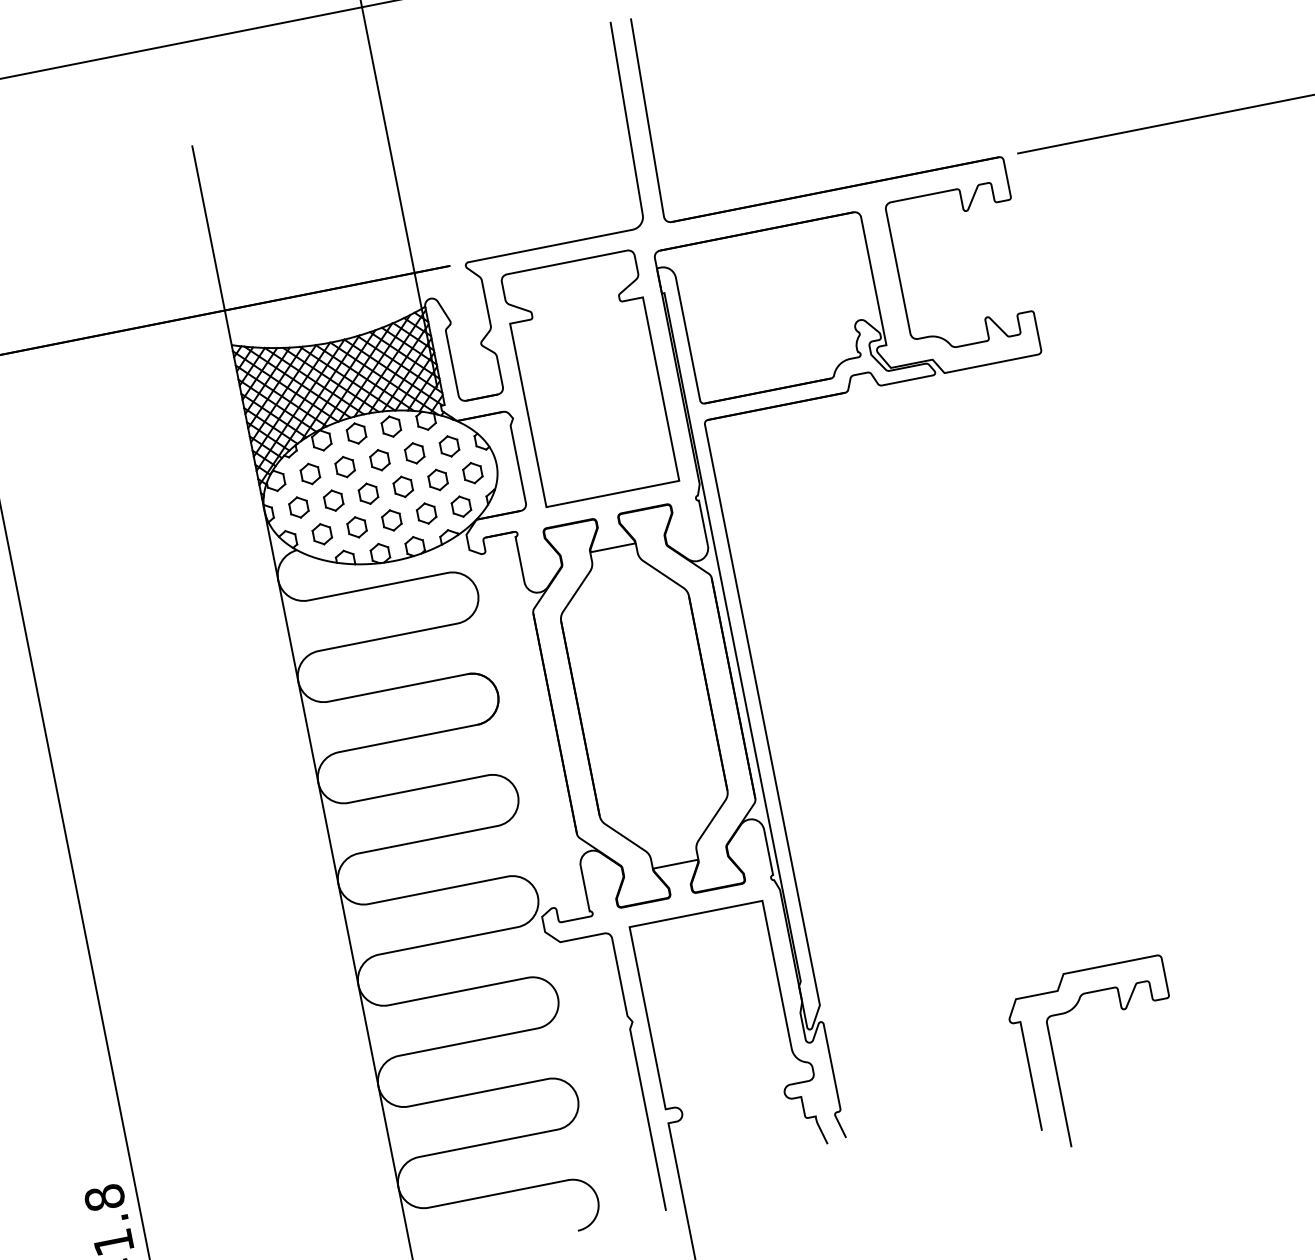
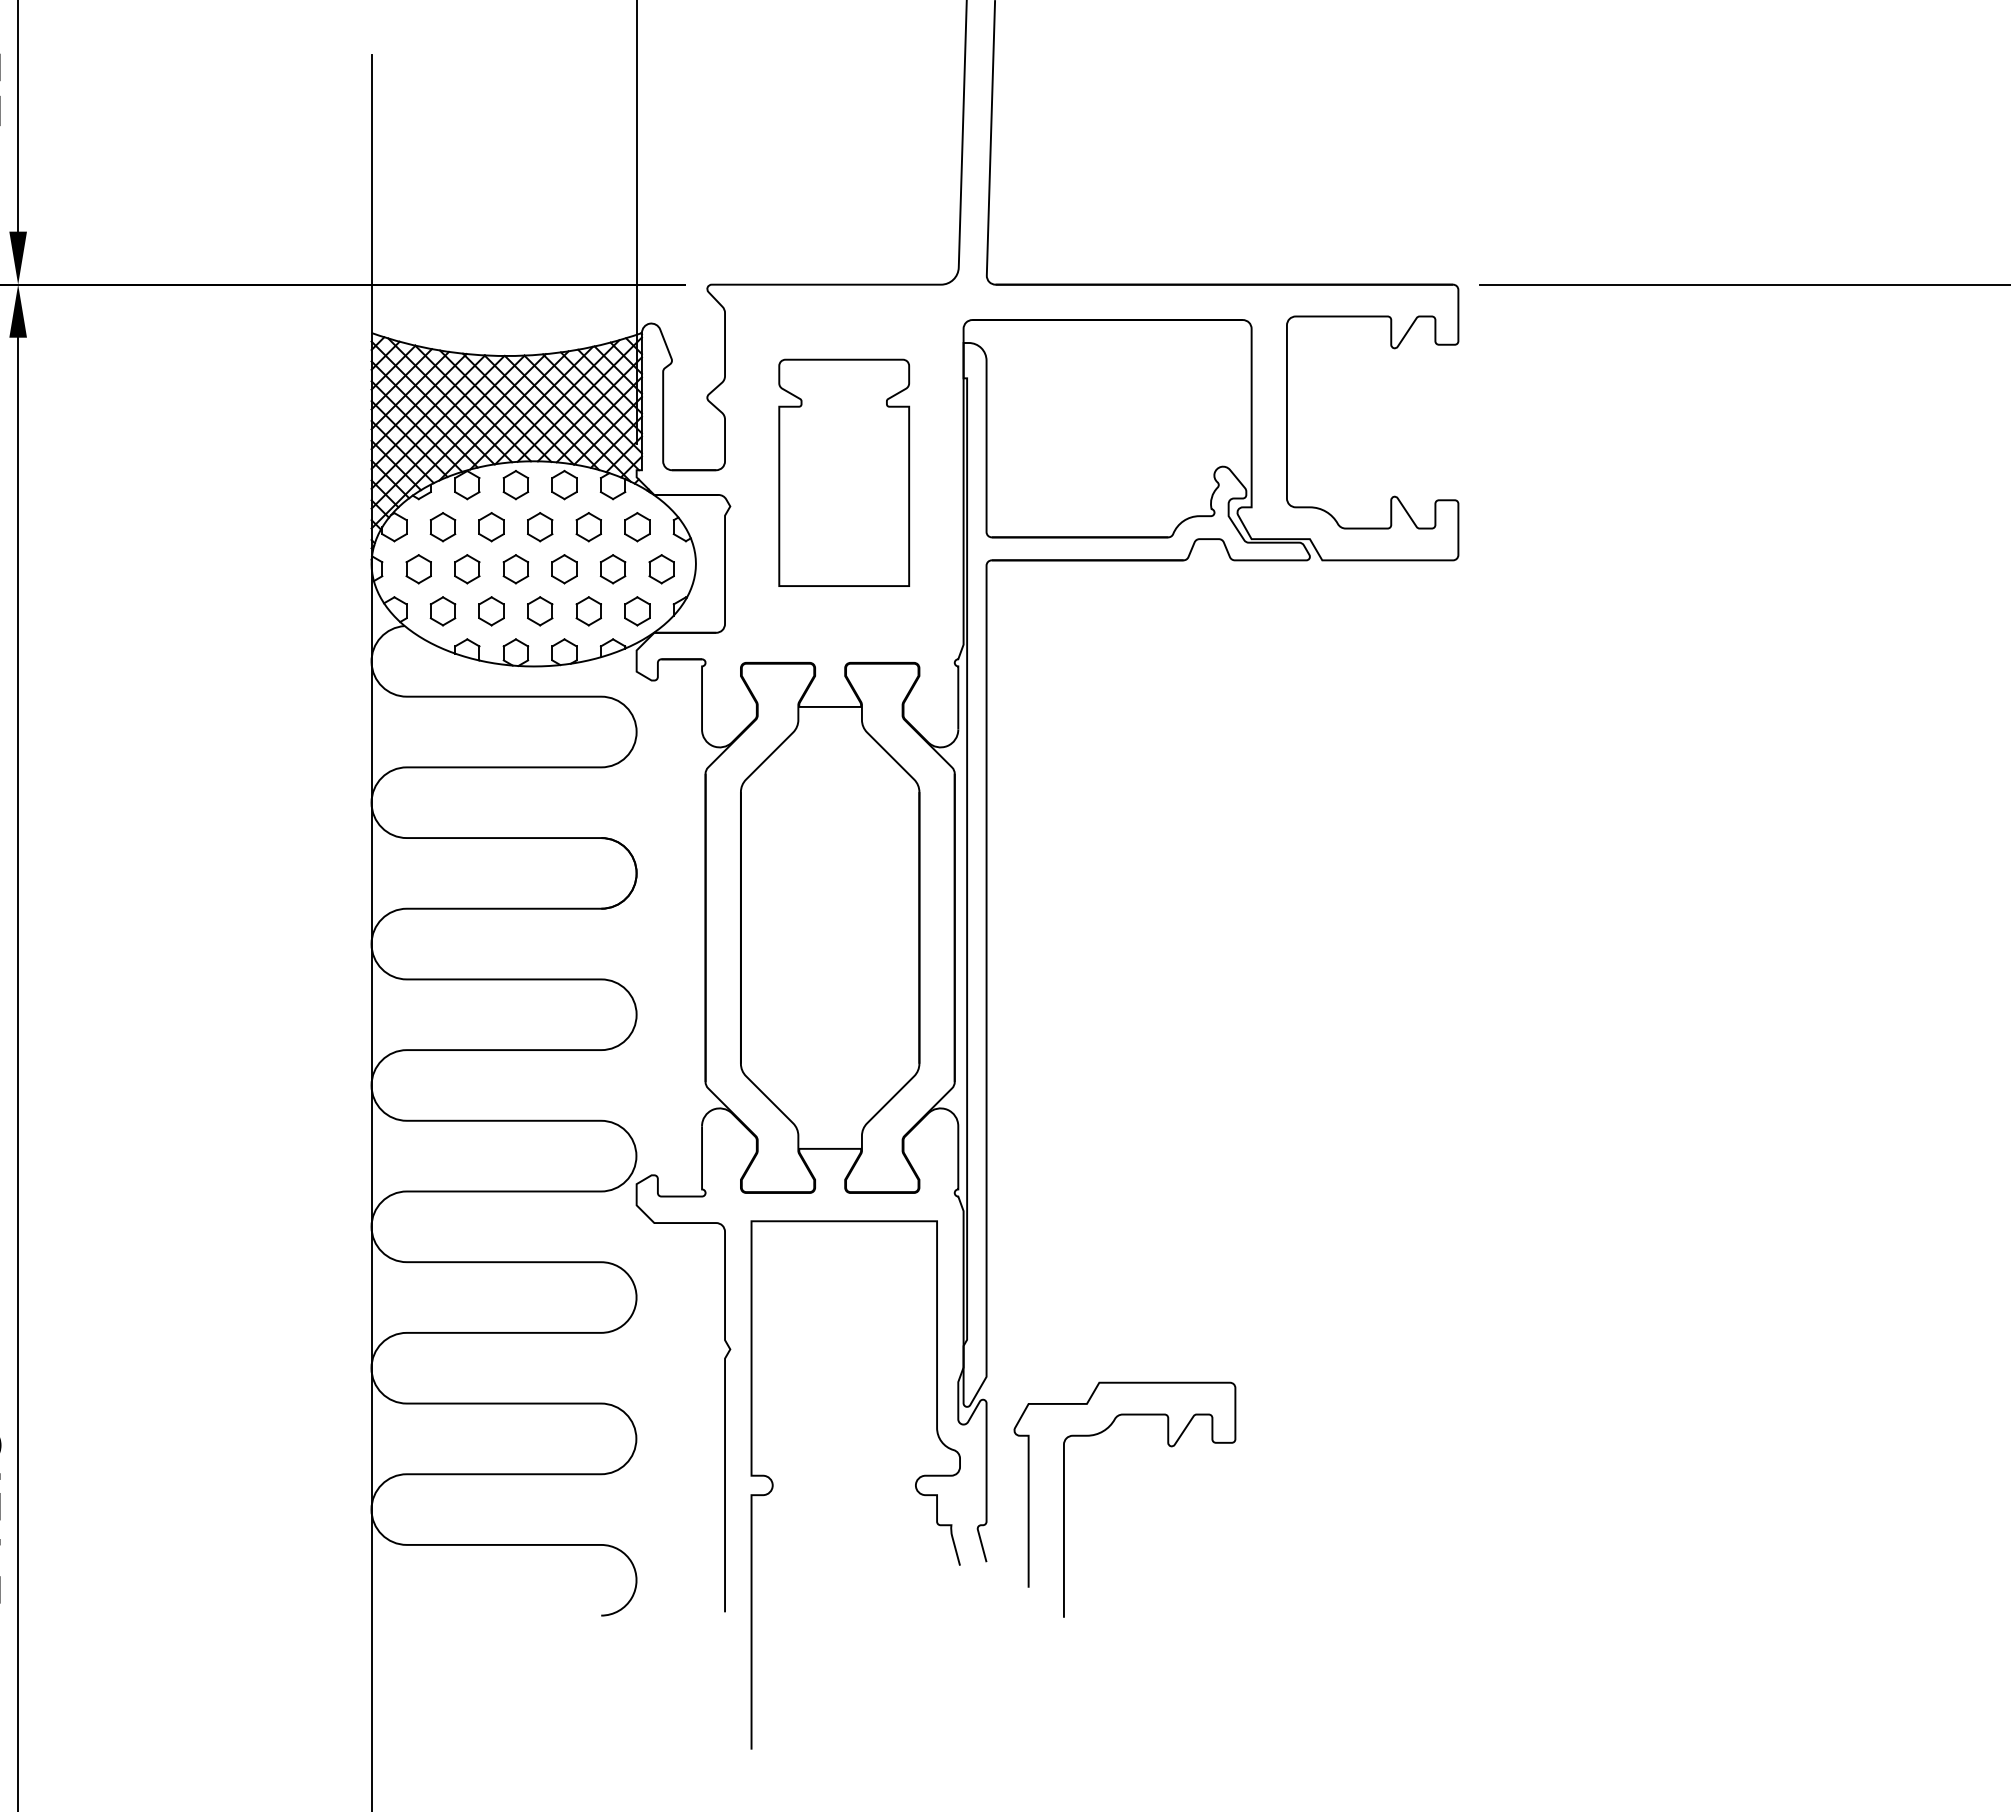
part: (589, 378) -> (843, 472), size x0.7
curve: (1055, 1062) -> (1064, 1499), moved

